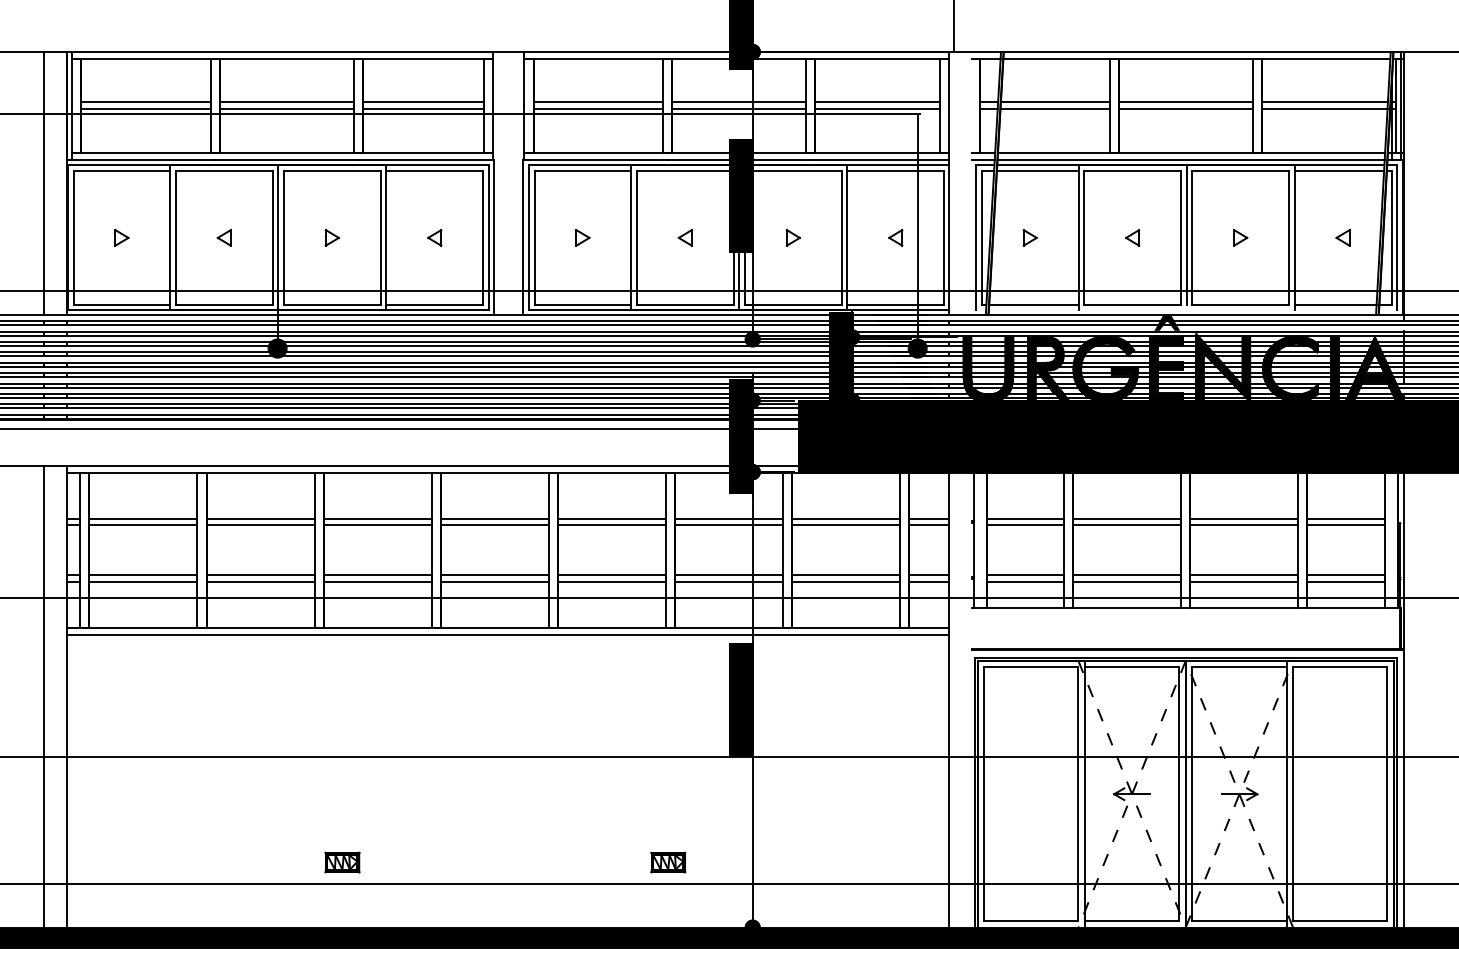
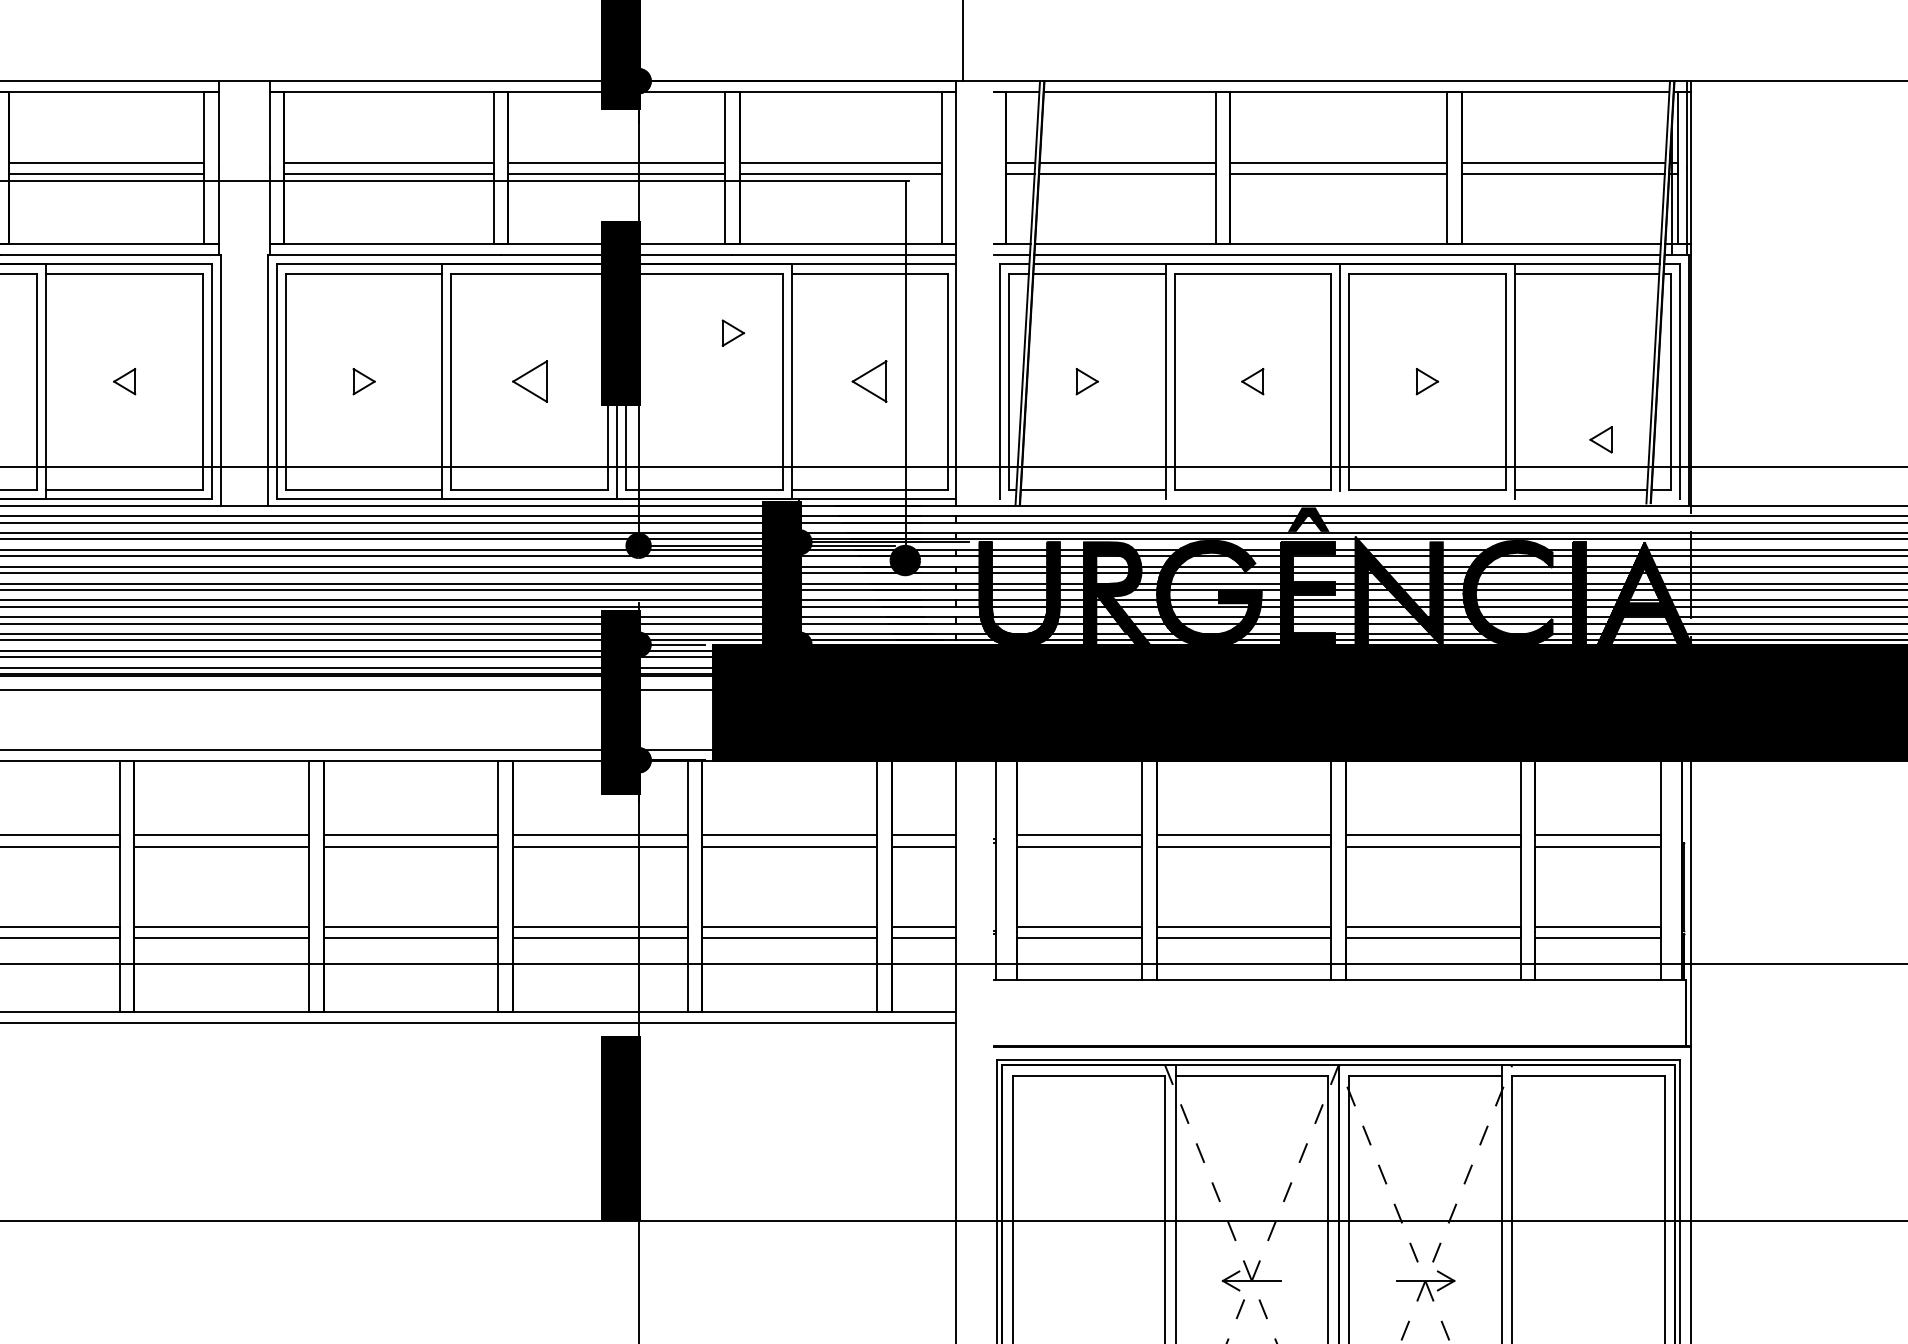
part: (684, 237) -> (528, 380), size x1.6
part: (792, 237) -> (732, 332), moved
part: (895, 237) -> (869, 380), size x1.6
part: (1342, 237) -> (1600, 439), moved

